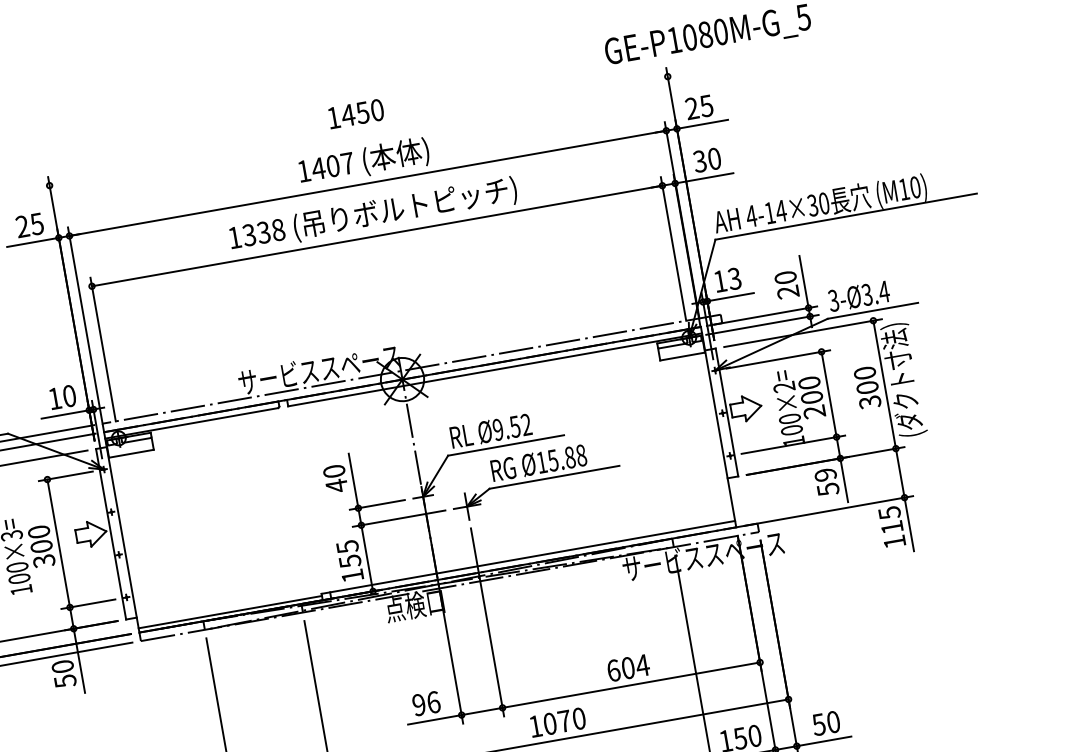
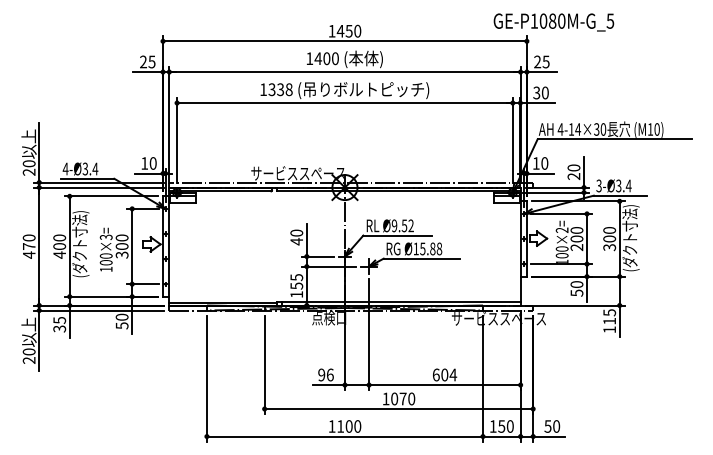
line: (357, 131) -> (344, 41), added
text: (347, 163) -> (335, 58), 1407 -> 1400
text: (734, 278) -> (544, 163), 13 -> 10
text: (824, 474) -> (576, 284), 59 -> 50

